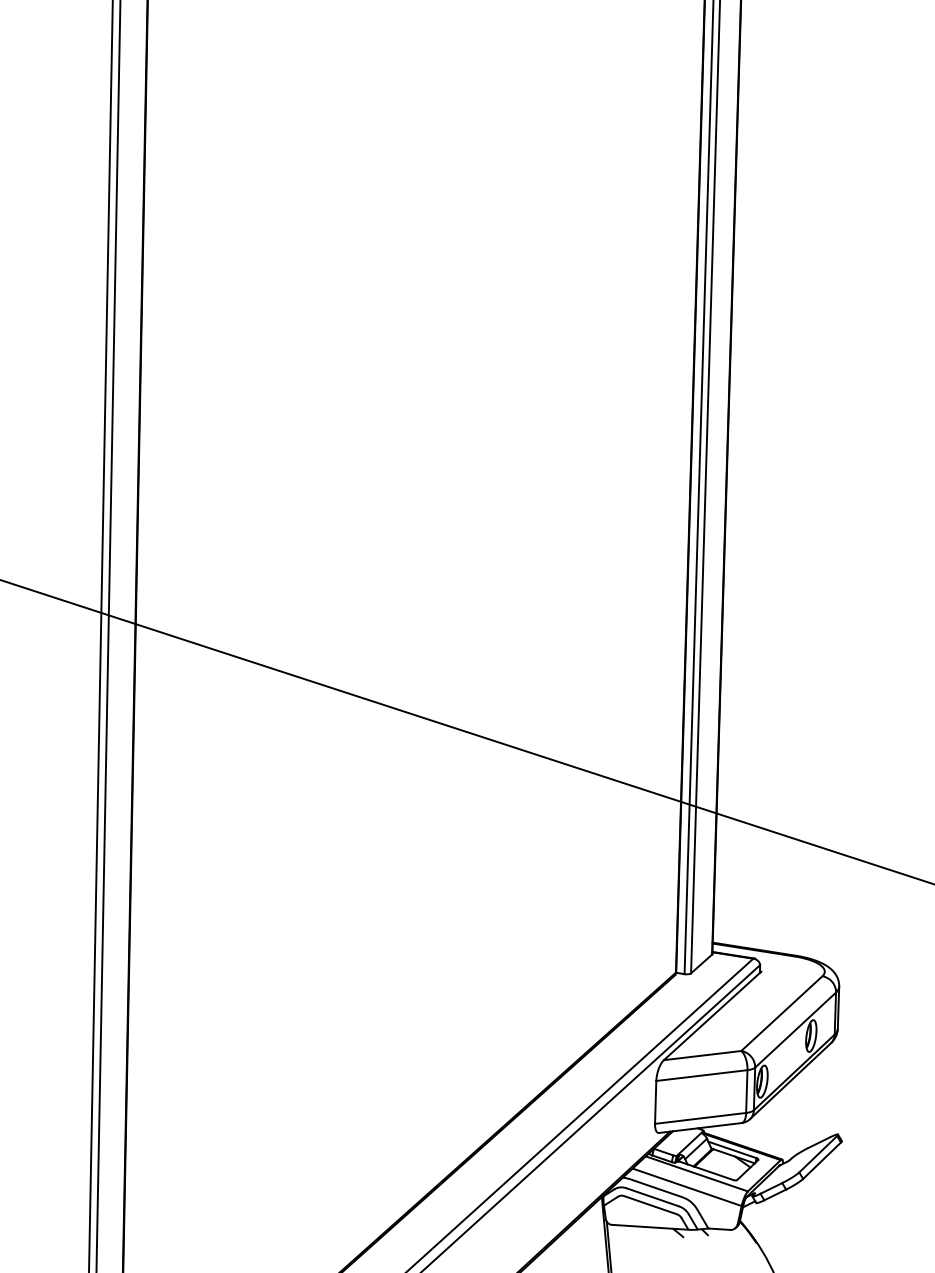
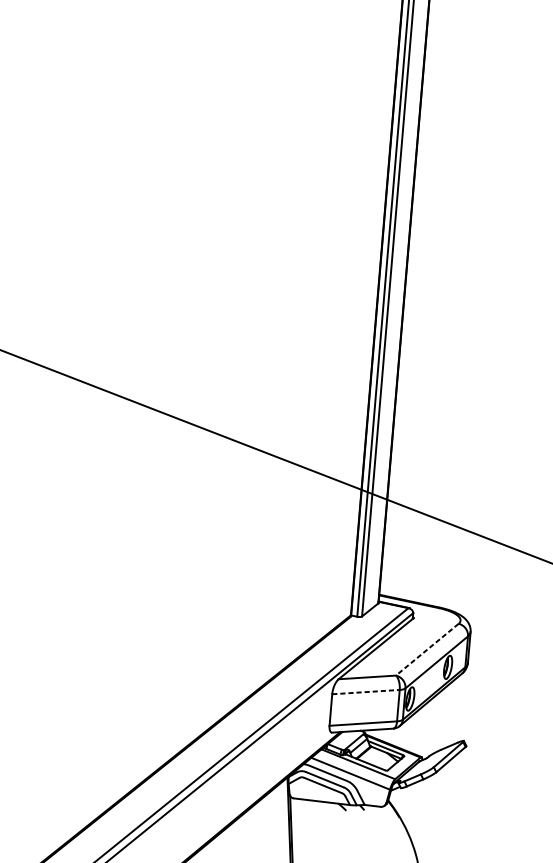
line: (781, 1013) -> (427, 649), solid -> dashed
line: (701, 1075) -> (365, 692), solid -> dashed

